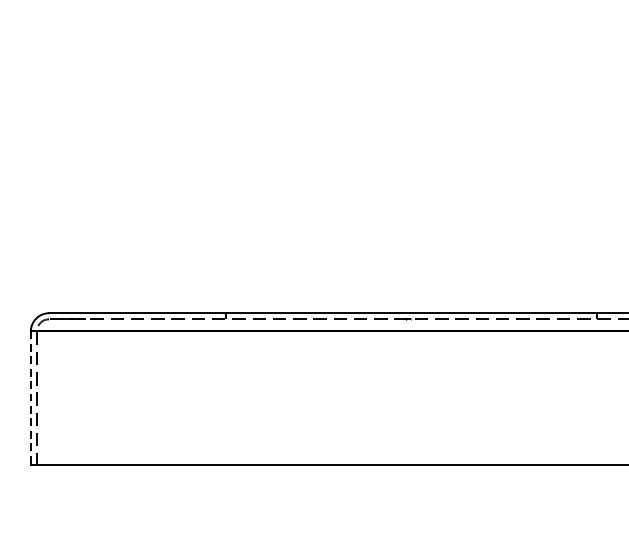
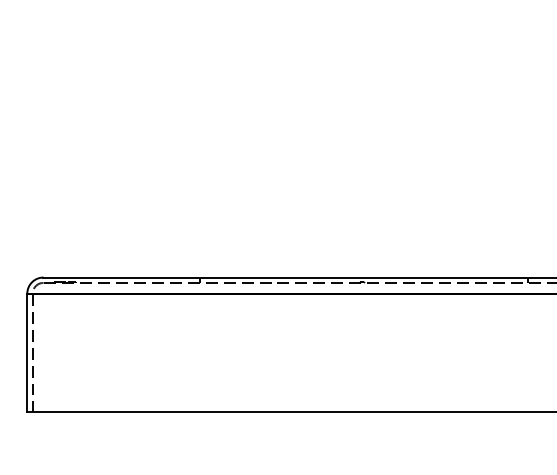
line: (31, 398) -> (27, 353), dashed -> solid

